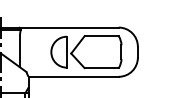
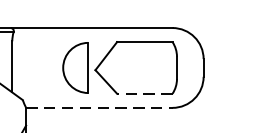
line: (101, 68) -> (144, 94), solid -> dashed
line: (74, 76) -> (100, 107), solid -> dashed

